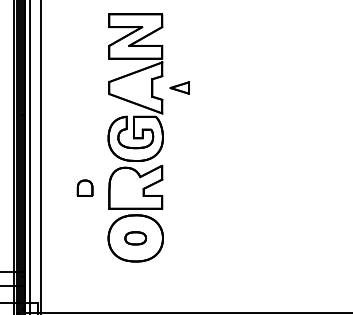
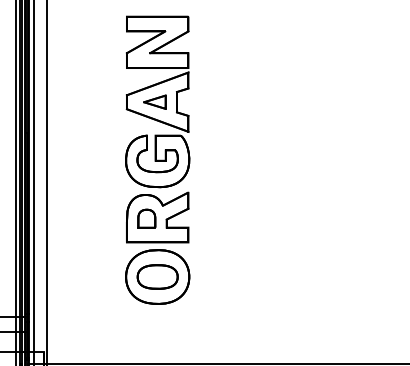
part: (179, 87) -> (154, 101), moved
part: (84, 188) -> (146, 218), moved
part: (135, 237) -> (157, 276), size x1.67

